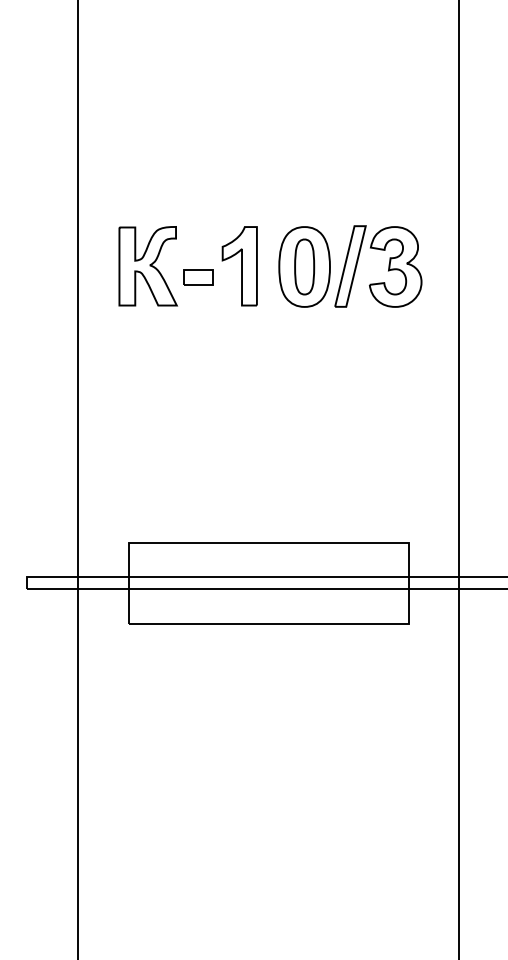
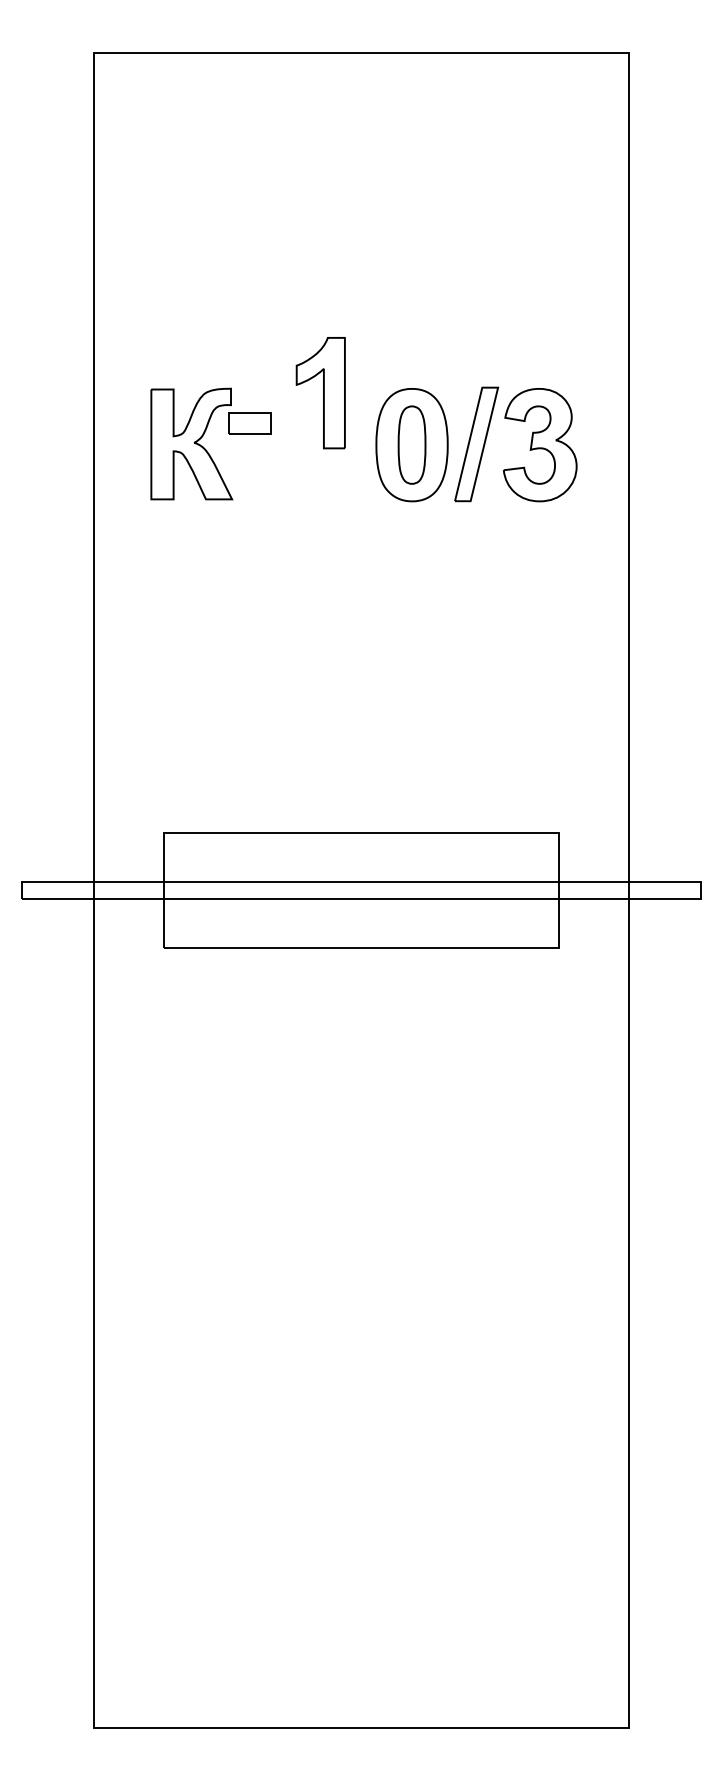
part: (239, 266) -> (320, 393), moved
part: (198, 277) -> (249, 423), moved

